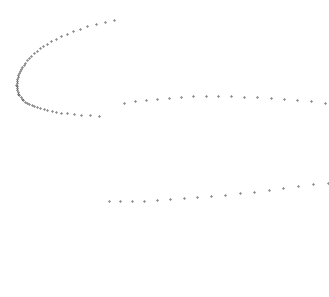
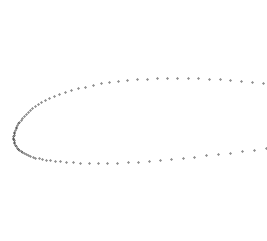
part: (47, 45) -> (38, 105), moved

